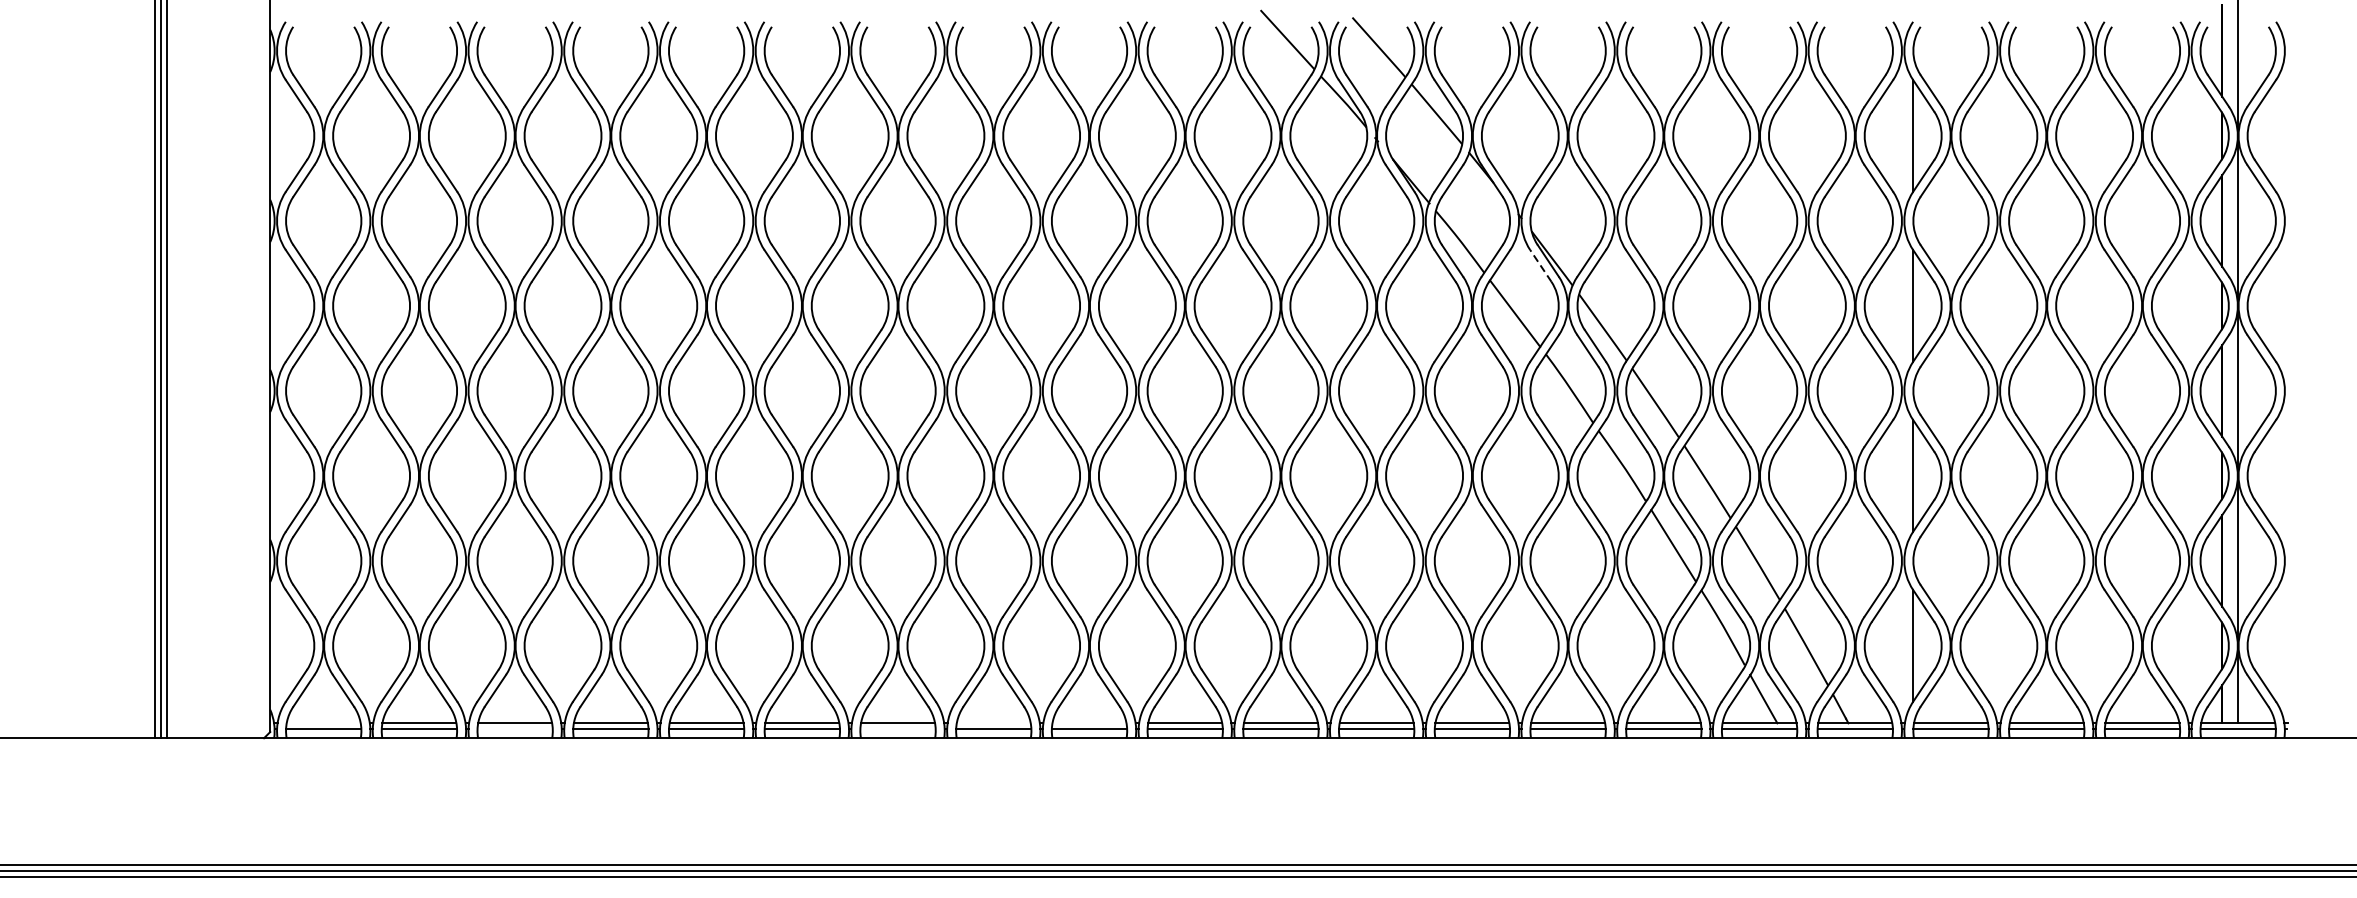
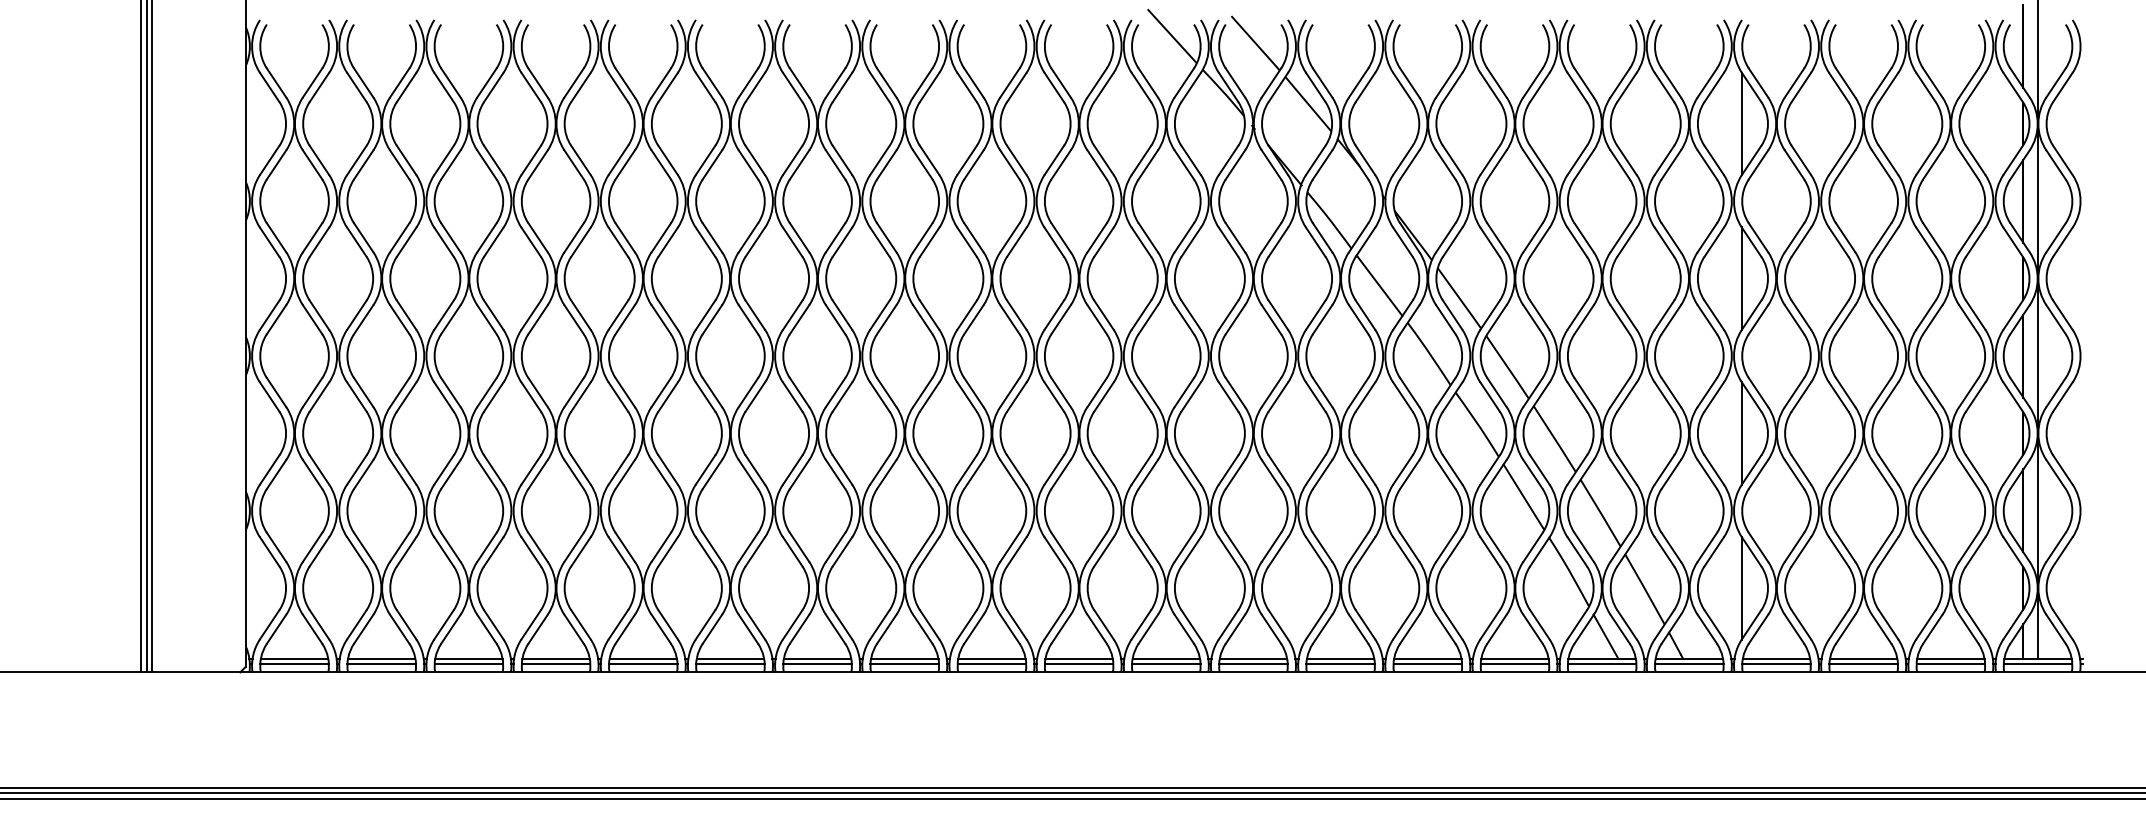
line: (1540, 265) -> (1402, 241), dashed -> solid
line: (323, 722) -> (294, 658), added
line: (993, 722) -> (904, 658), added
line: (1089, 722) -> (991, 658), added
line: (514, 728) -> (468, 663), added
line: (897, 728) -> (817, 663), added

